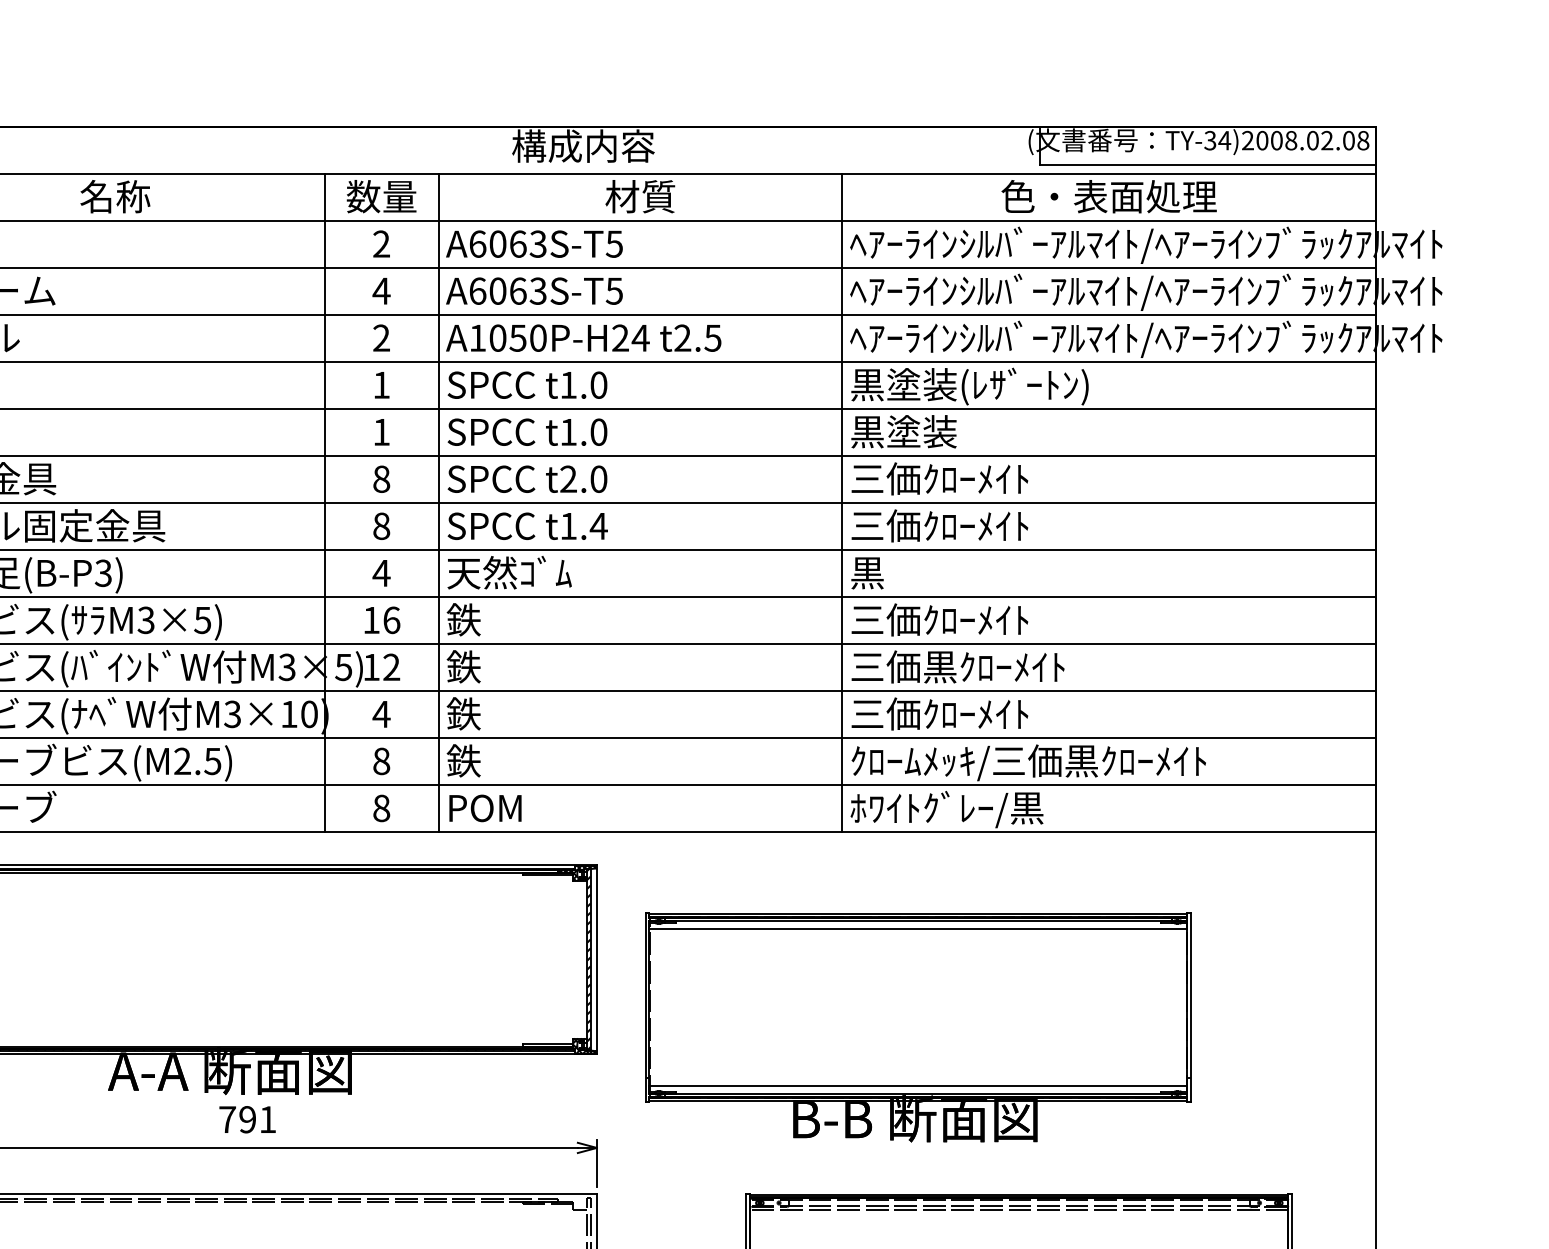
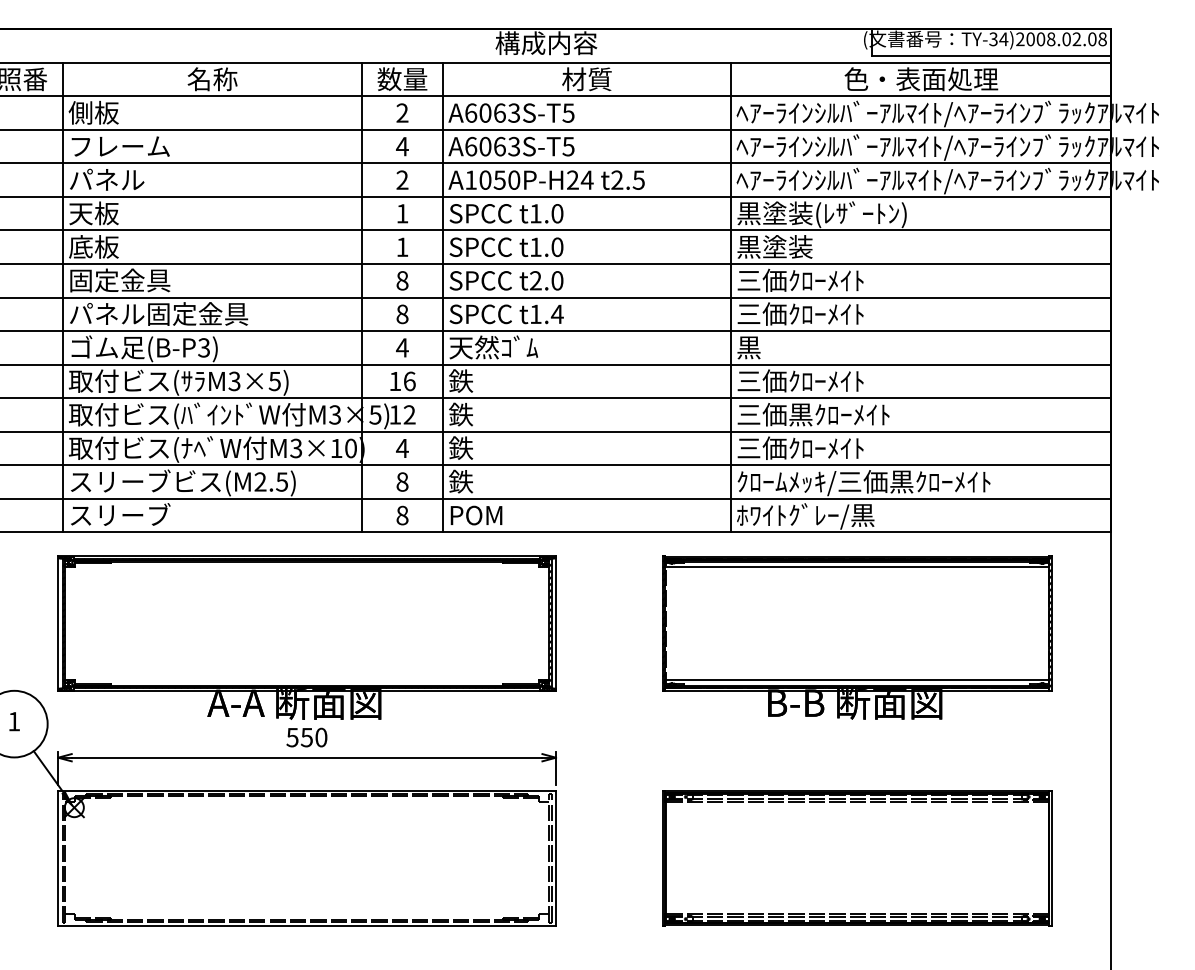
part: (918, 1027) -> (857, 637), moved
text: (247, 1119) -> (306, 737), 791 -> 550

